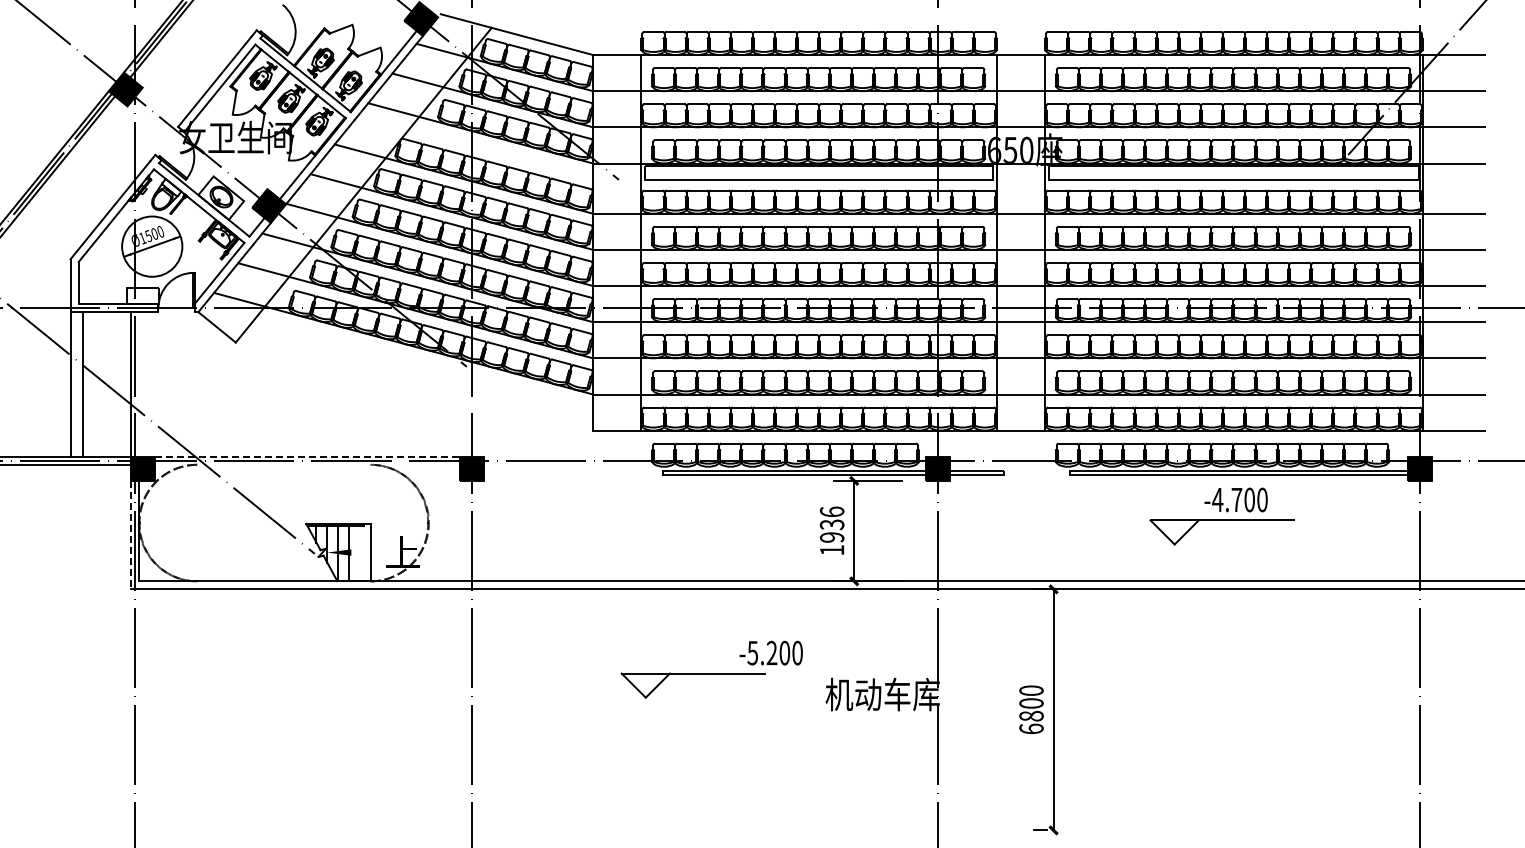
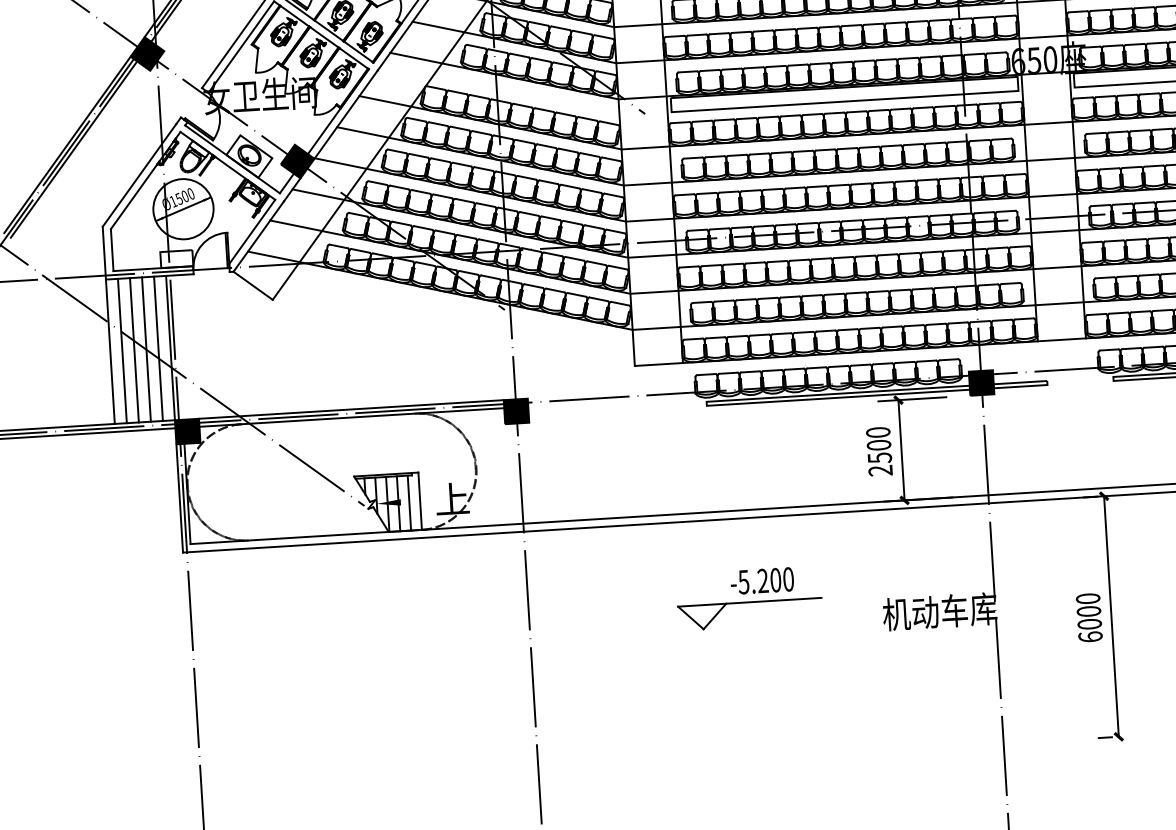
line: (94, 384) -> (134, 350), added
line: (106, 384) -> (146, 349), added
line: (118, 384) -> (158, 348), added
line: (307, 456) -> (351, 409), dashed -> solid
line: (307, 464) -> (351, 417), added
text: (831, 530) -> (878, 451), 1936 -> 2500
line: (130, 535) -> (179, 498), dashed -> solid
line: (359, 553) -> (409, 502), added
text: (770, 652) -> (761, 580), moved
text: (1031, 716) -> (1089, 624), 6800 -> 6000

